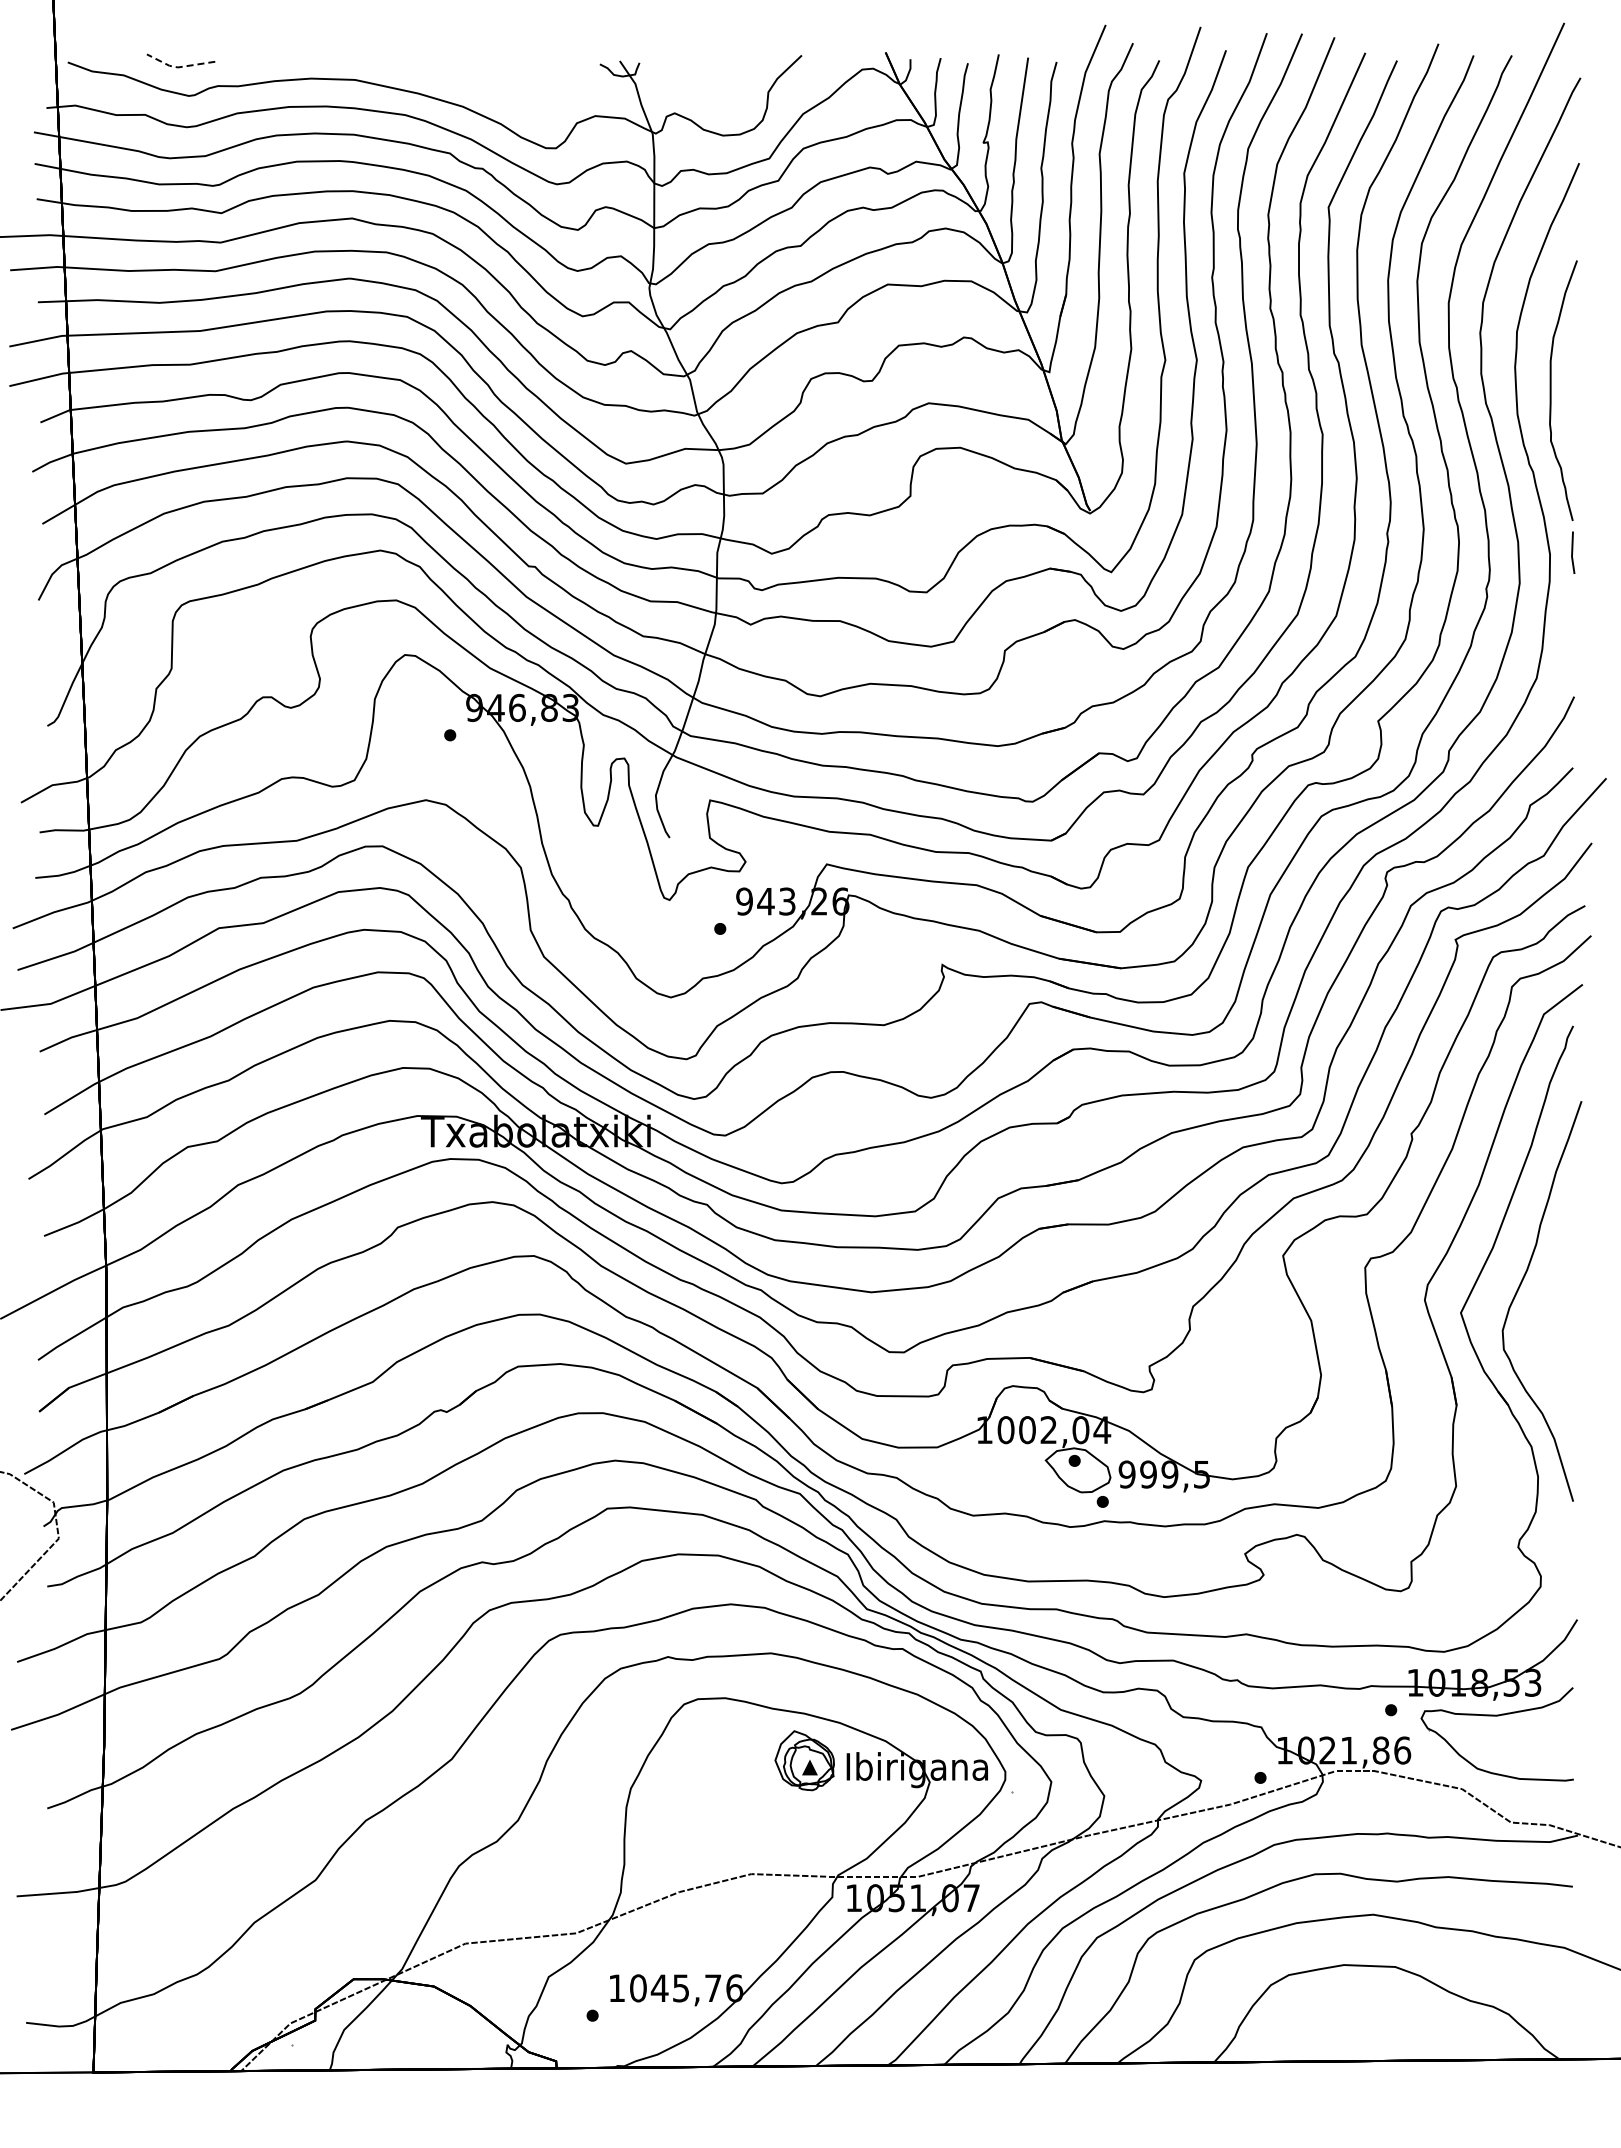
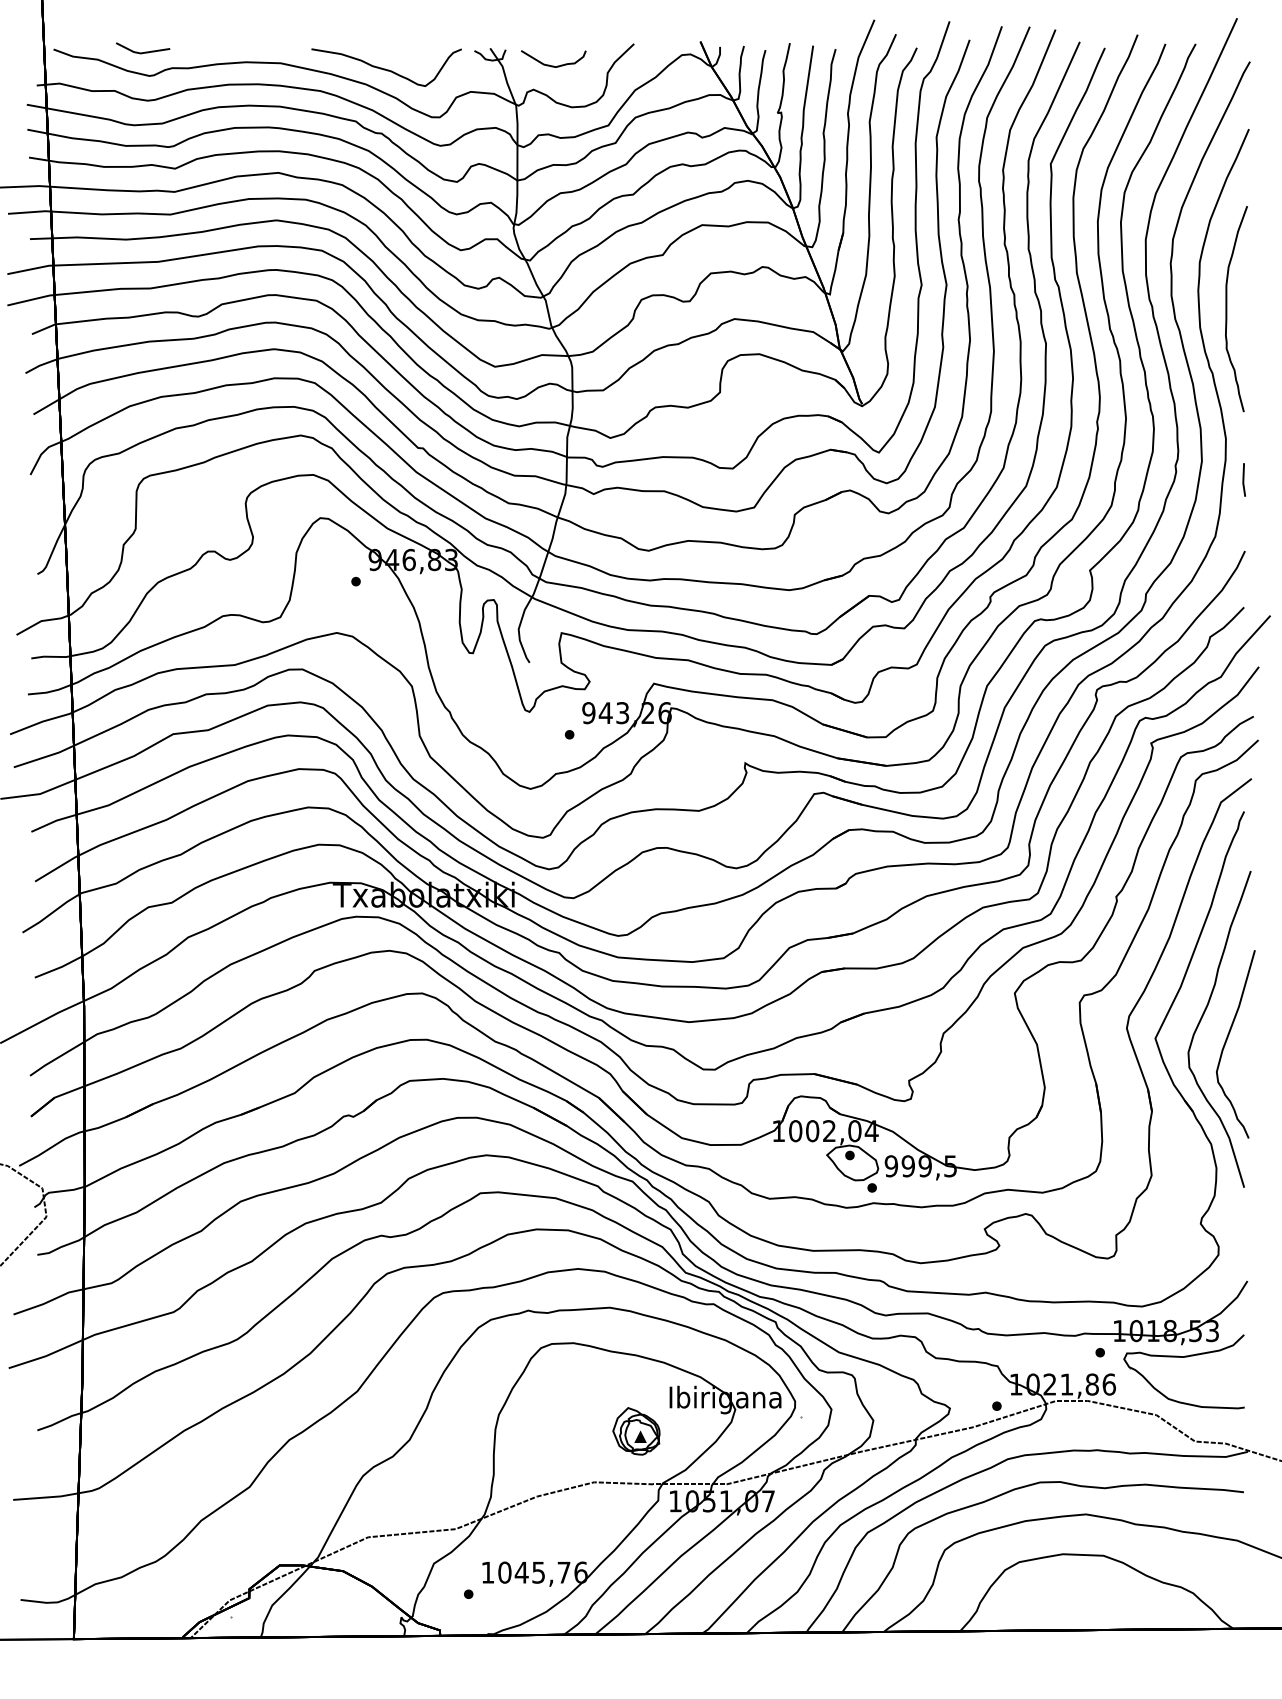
line: (177, 67) -> (140, 53), dashed -> solid
curve: (697, 82) -> (551, 65), added
curve: (488, 87) -> (386, 69), added
line: (1573, 552) -> (1244, 479), moved
curve: (1551, 1316) -> (1227, 1041), added
part: (804, 1760) -> (636, 1431), moved

